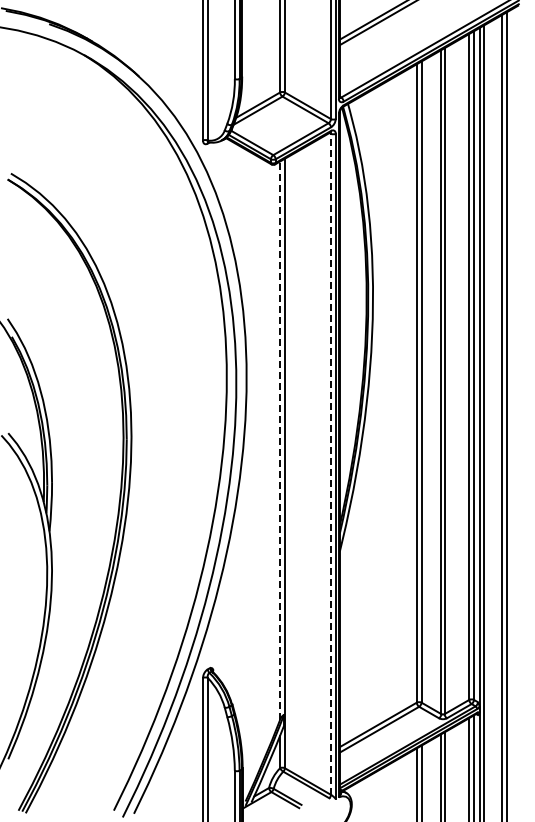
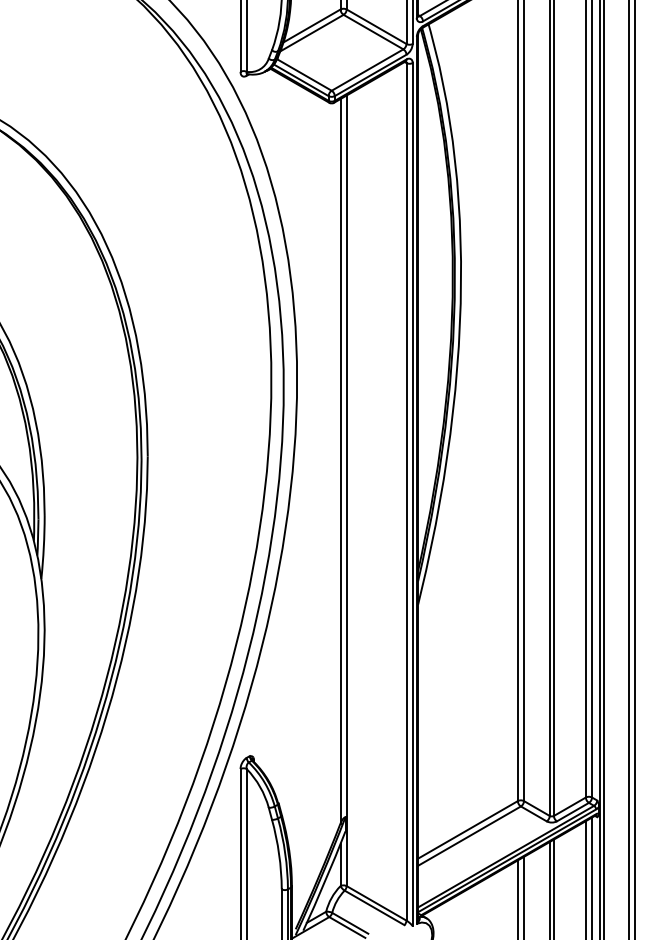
line: (280, 440) -> (341, 460), dashed -> solid
line: (330, 464) -> (405, 492), dashed -> solid

